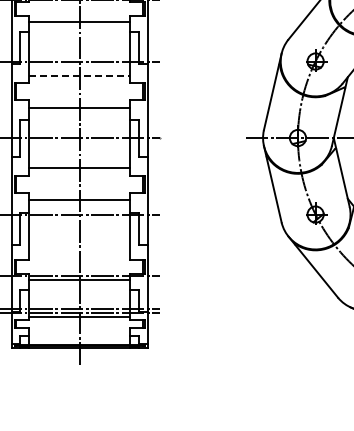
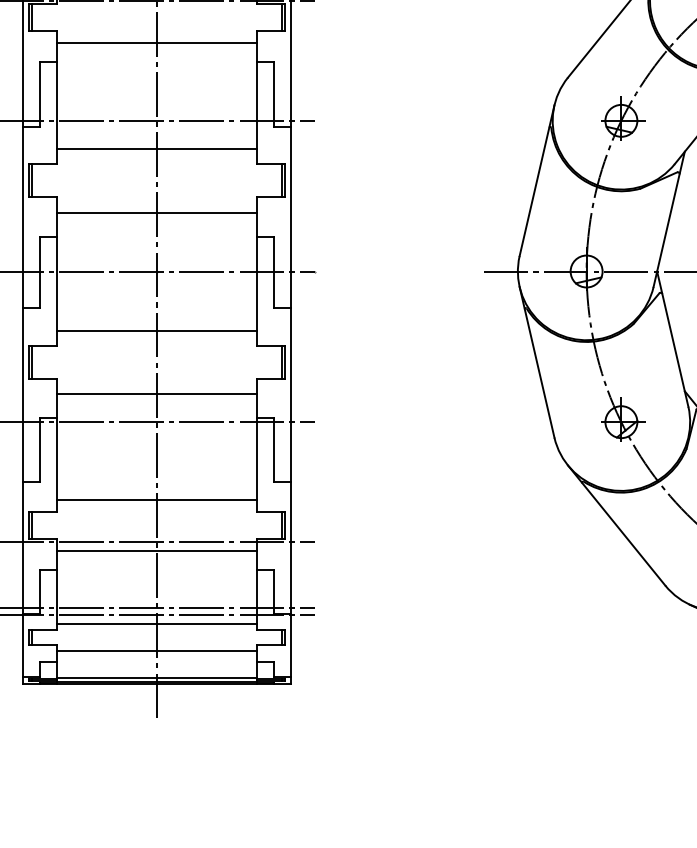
line: (79, 75) -> (156, 148), dashed -> solid
line: (79, 254) -> (156, 500), added
line: (79, 330) -> (156, 650), added

